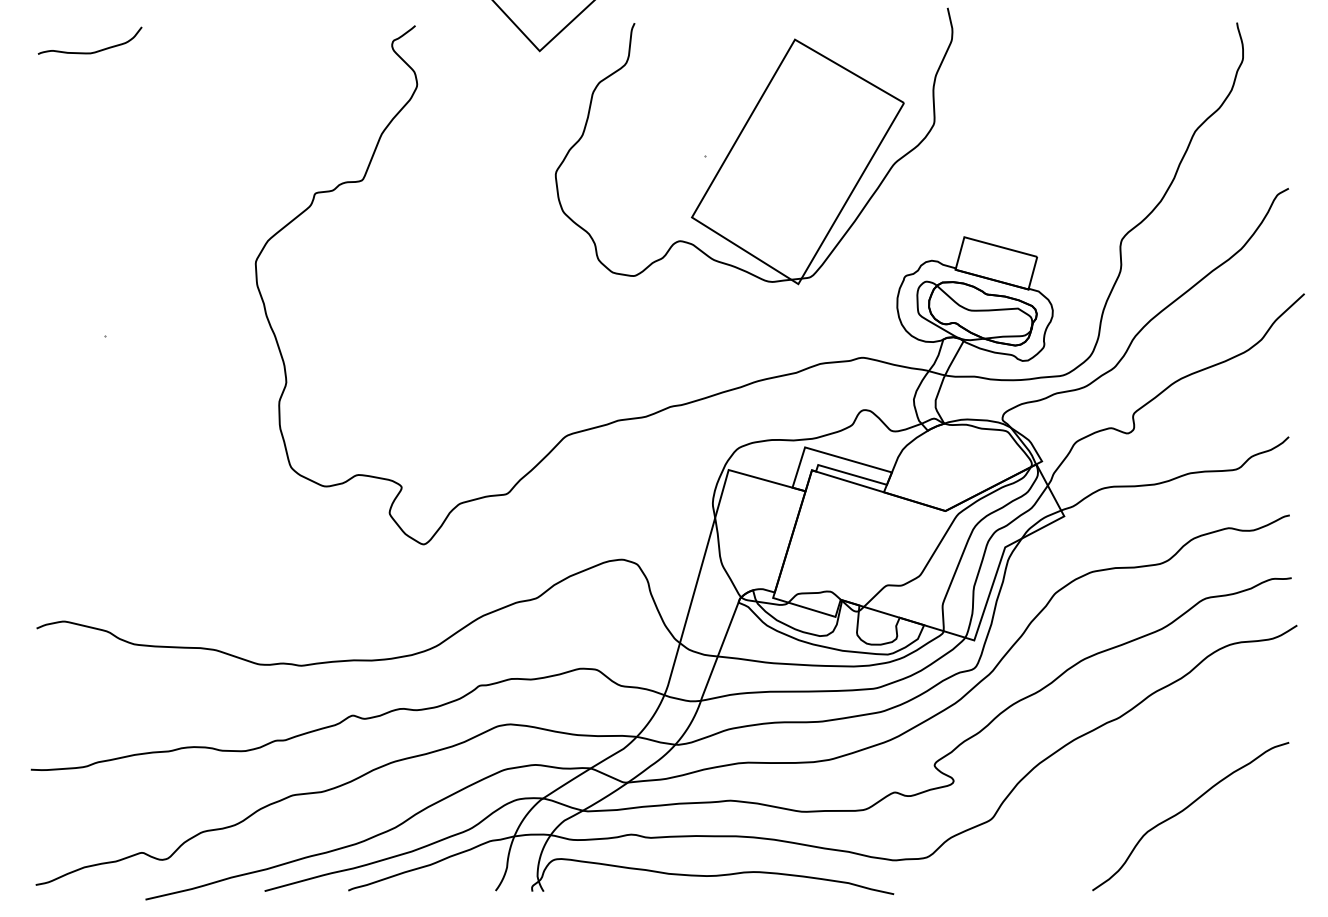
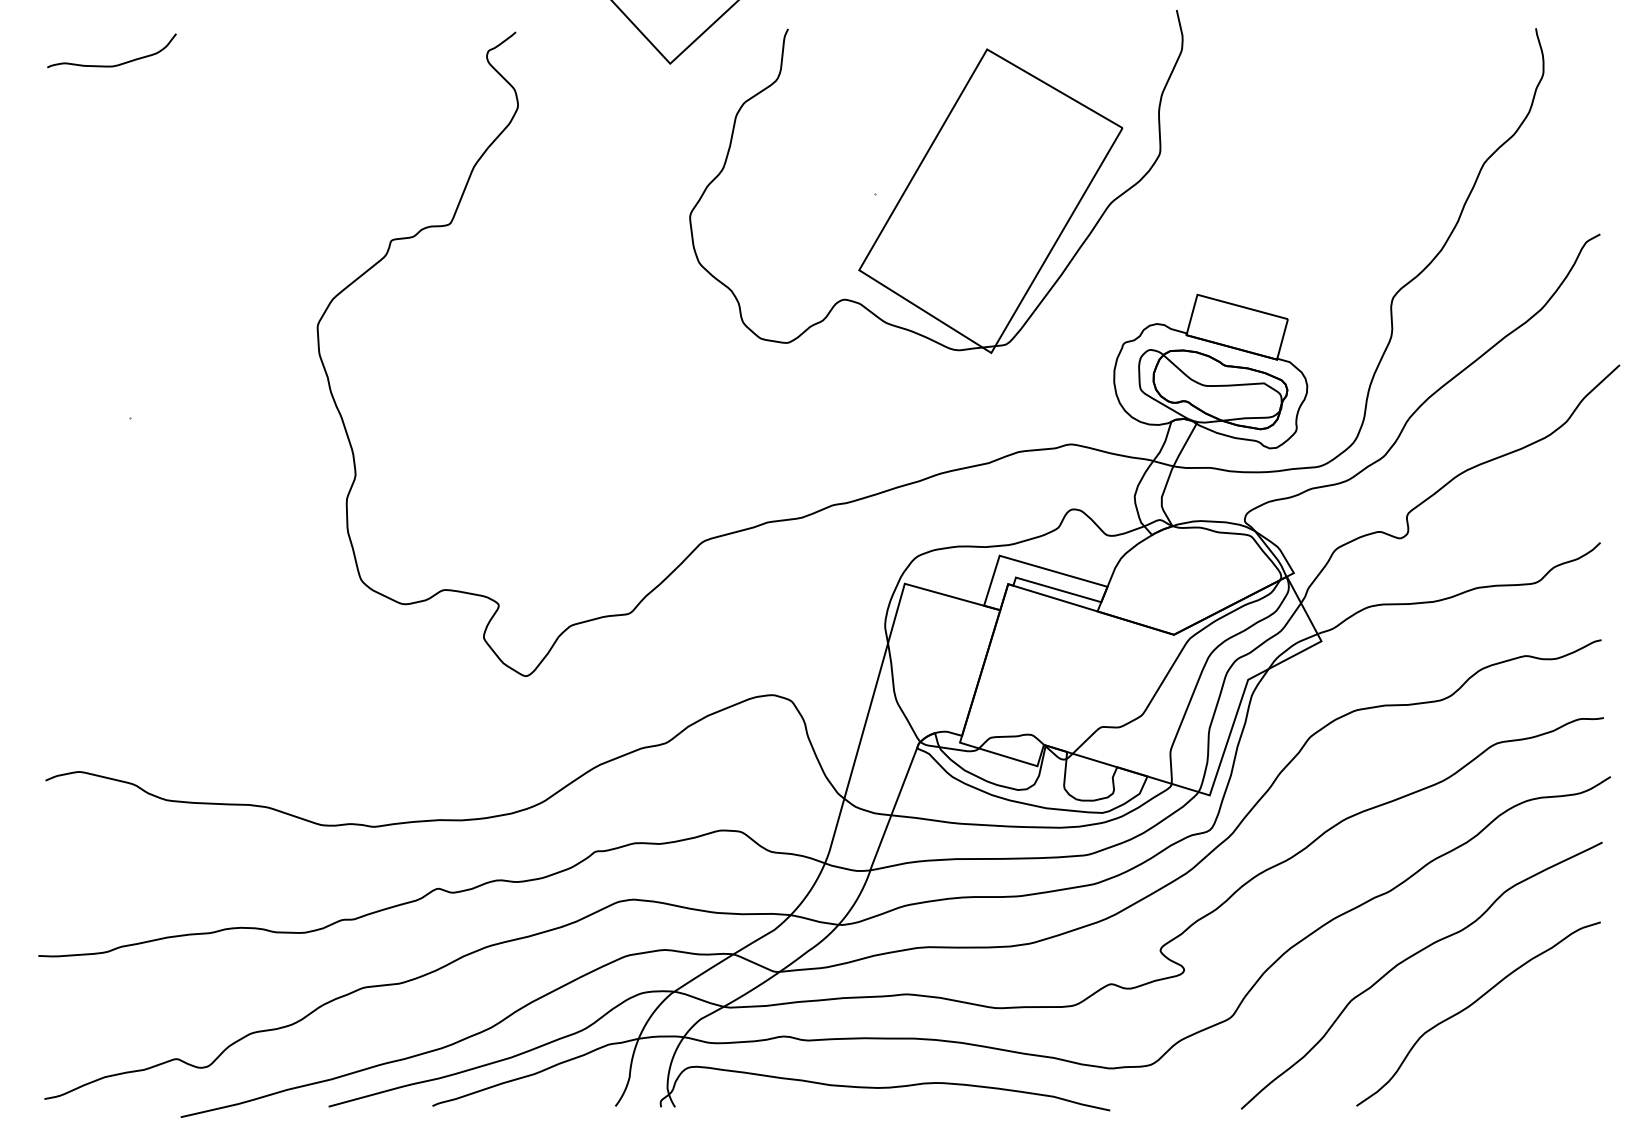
curve: (1136, 770) -> (1411, 957), added

